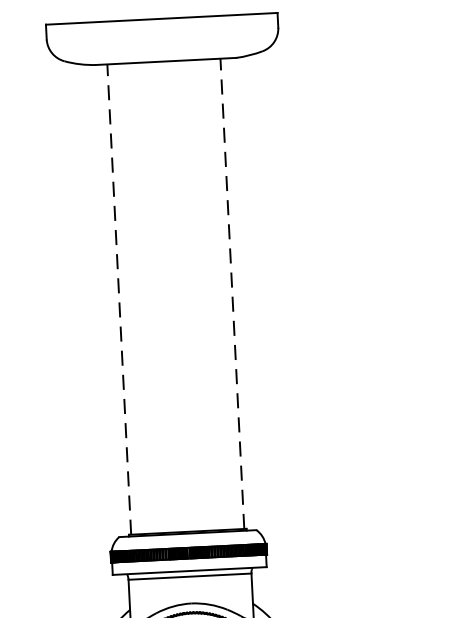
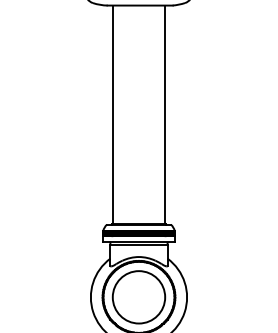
line: (232, 293) -> (165, 114), dashed -> solid
line: (118, 299) -> (112, 114), dashed -> solid

